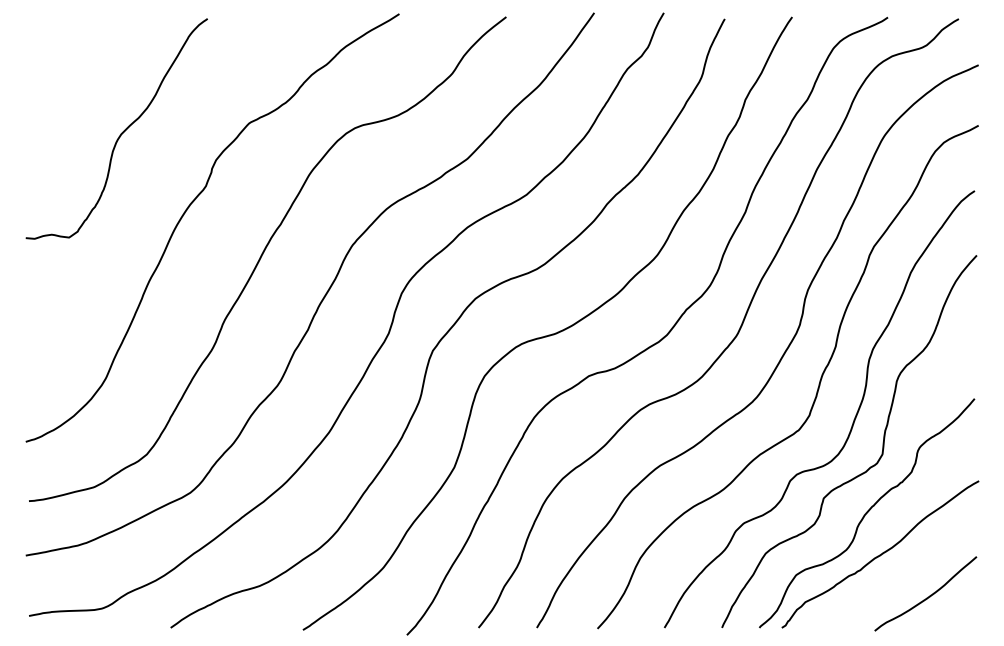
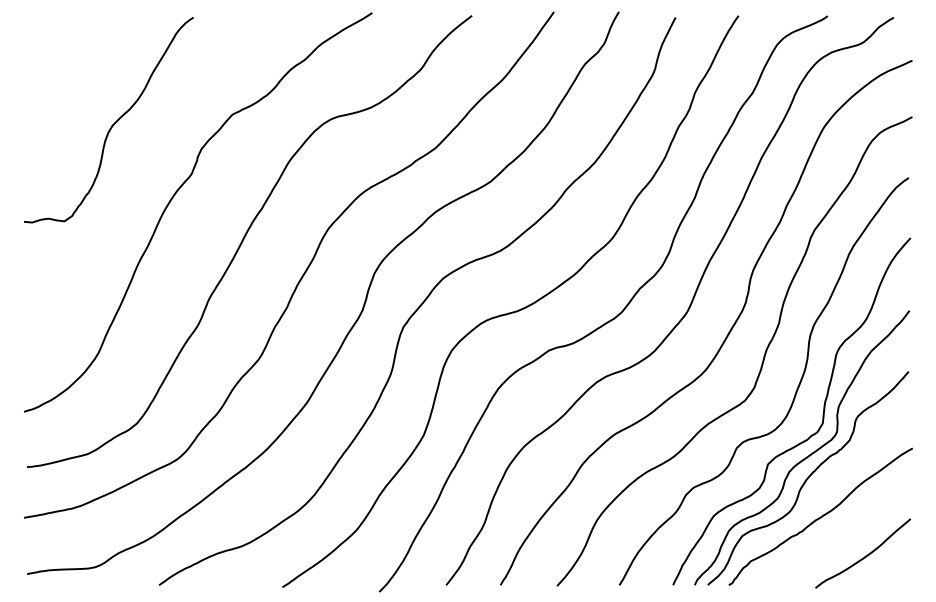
curve: (865, 489) -> (806, 456), added

